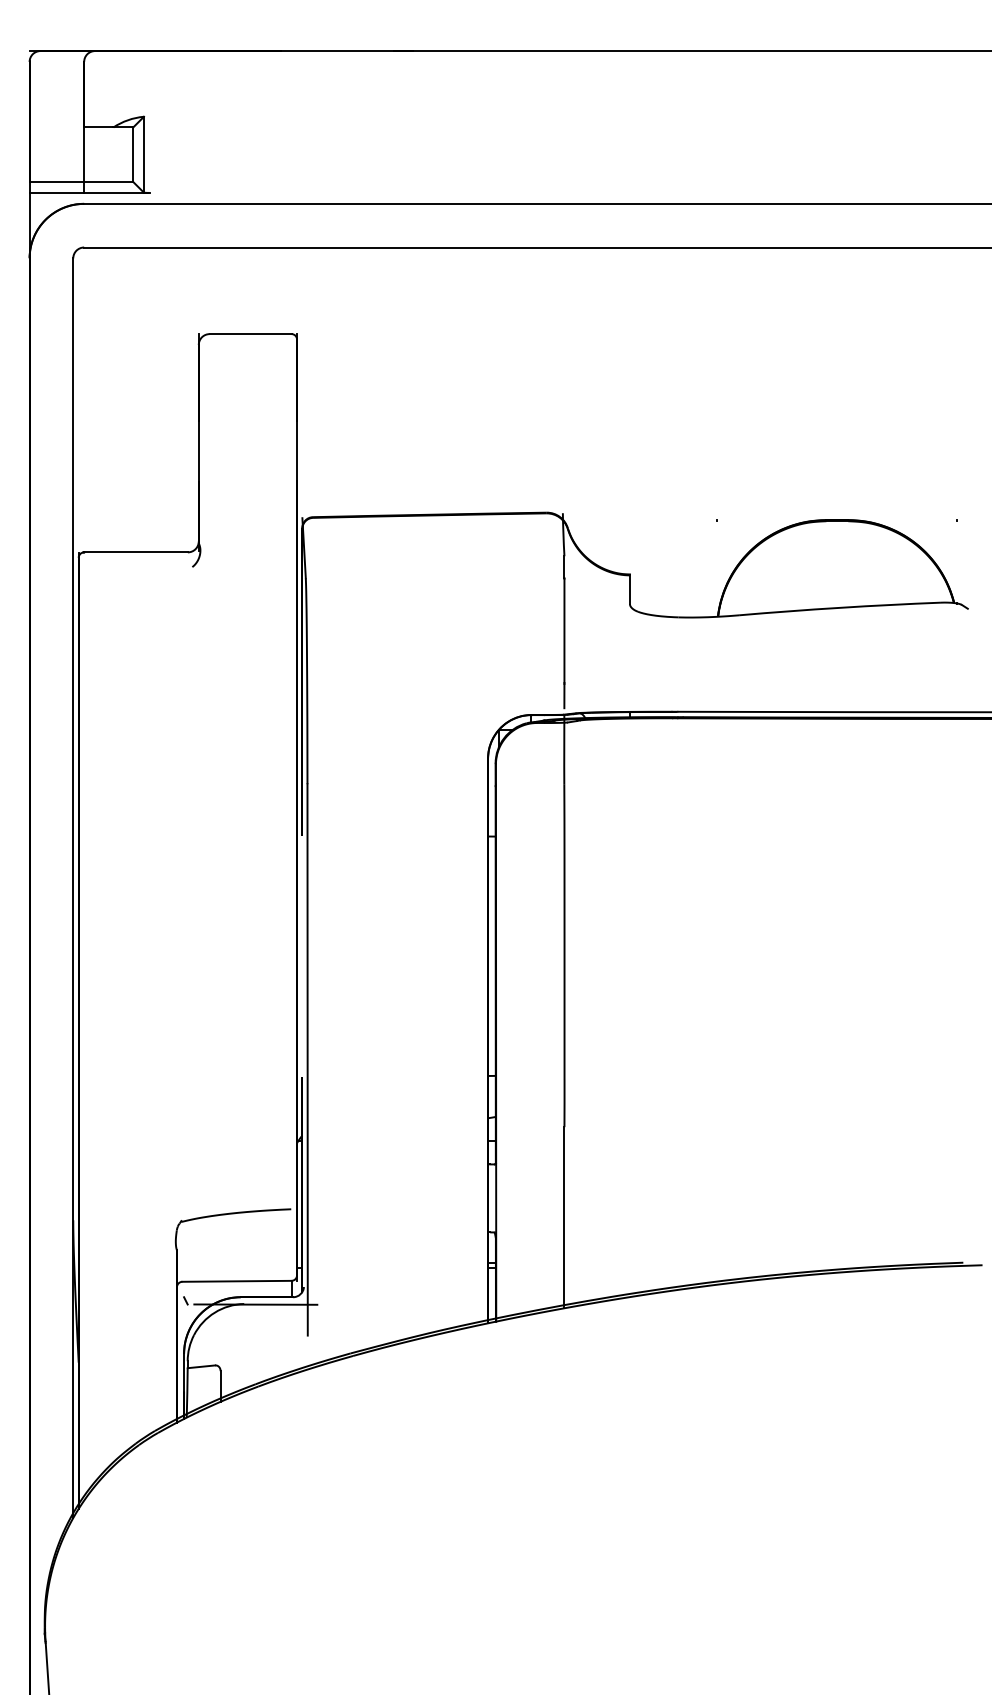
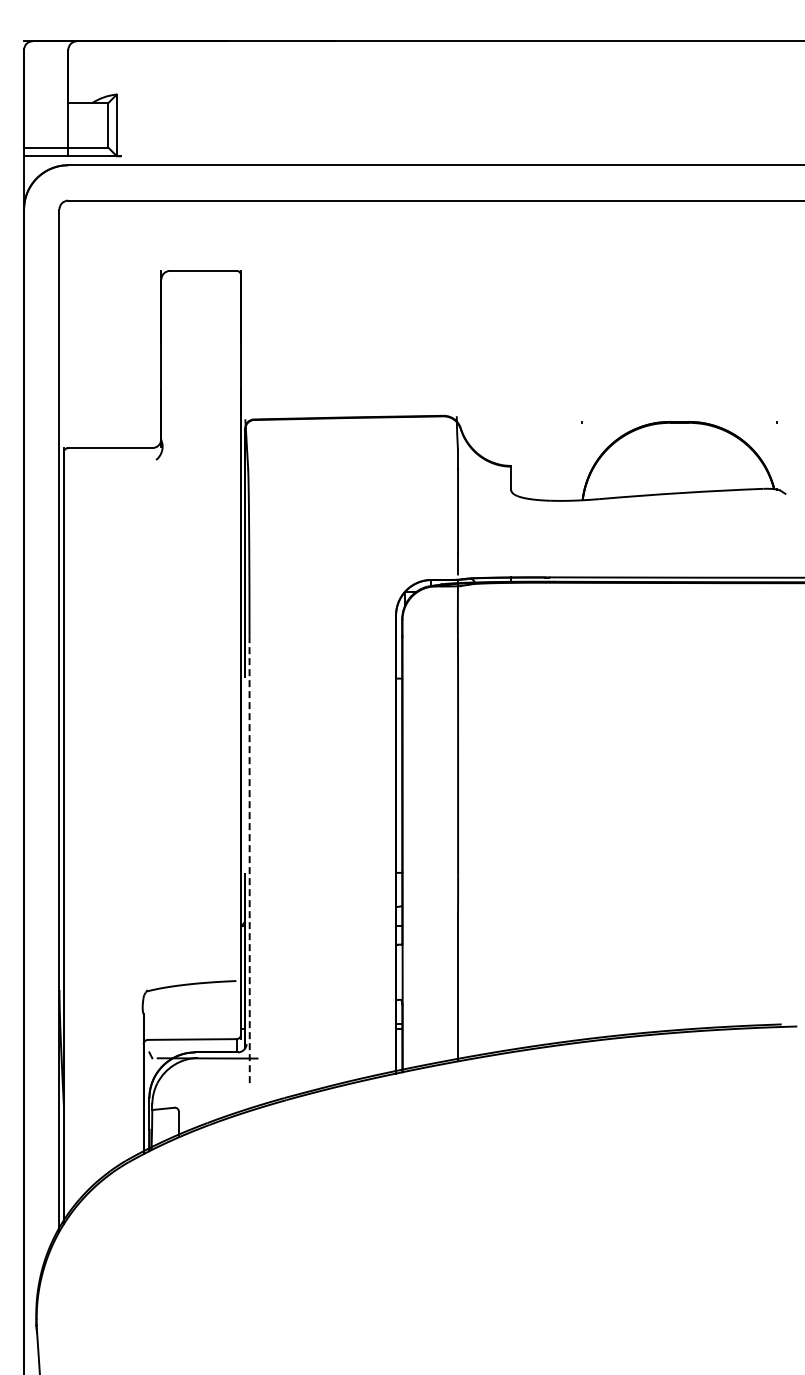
line: (307, 1059) -> (249, 859), solid -> dashed

